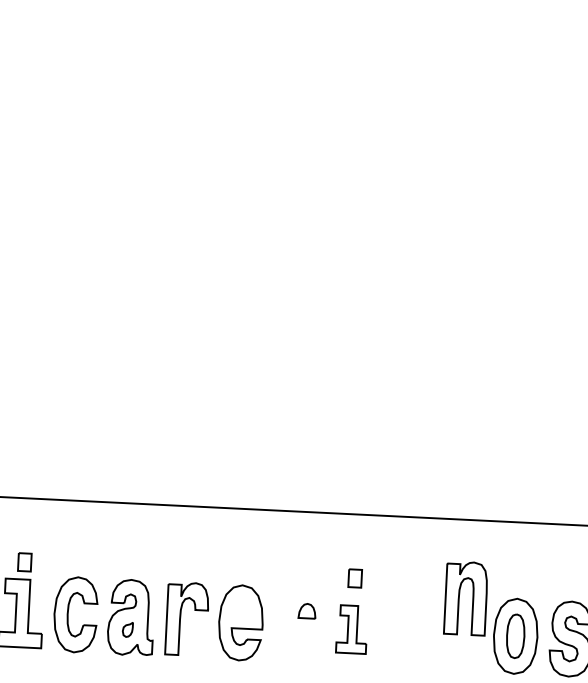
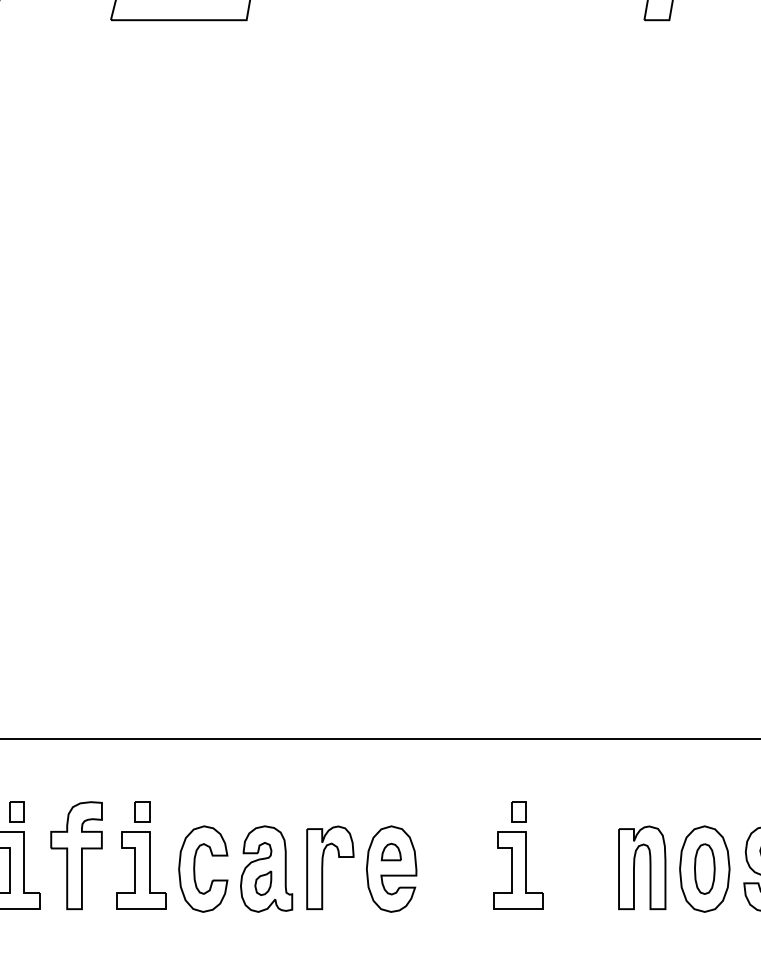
part: (472, 598) -> (649, 867), moved
part: (306, 610) -> (390, 851), moved
part: (127, 629) -> (263, 882), size x1.43
part: (352, 629) -> (518, 870), size x1.43

